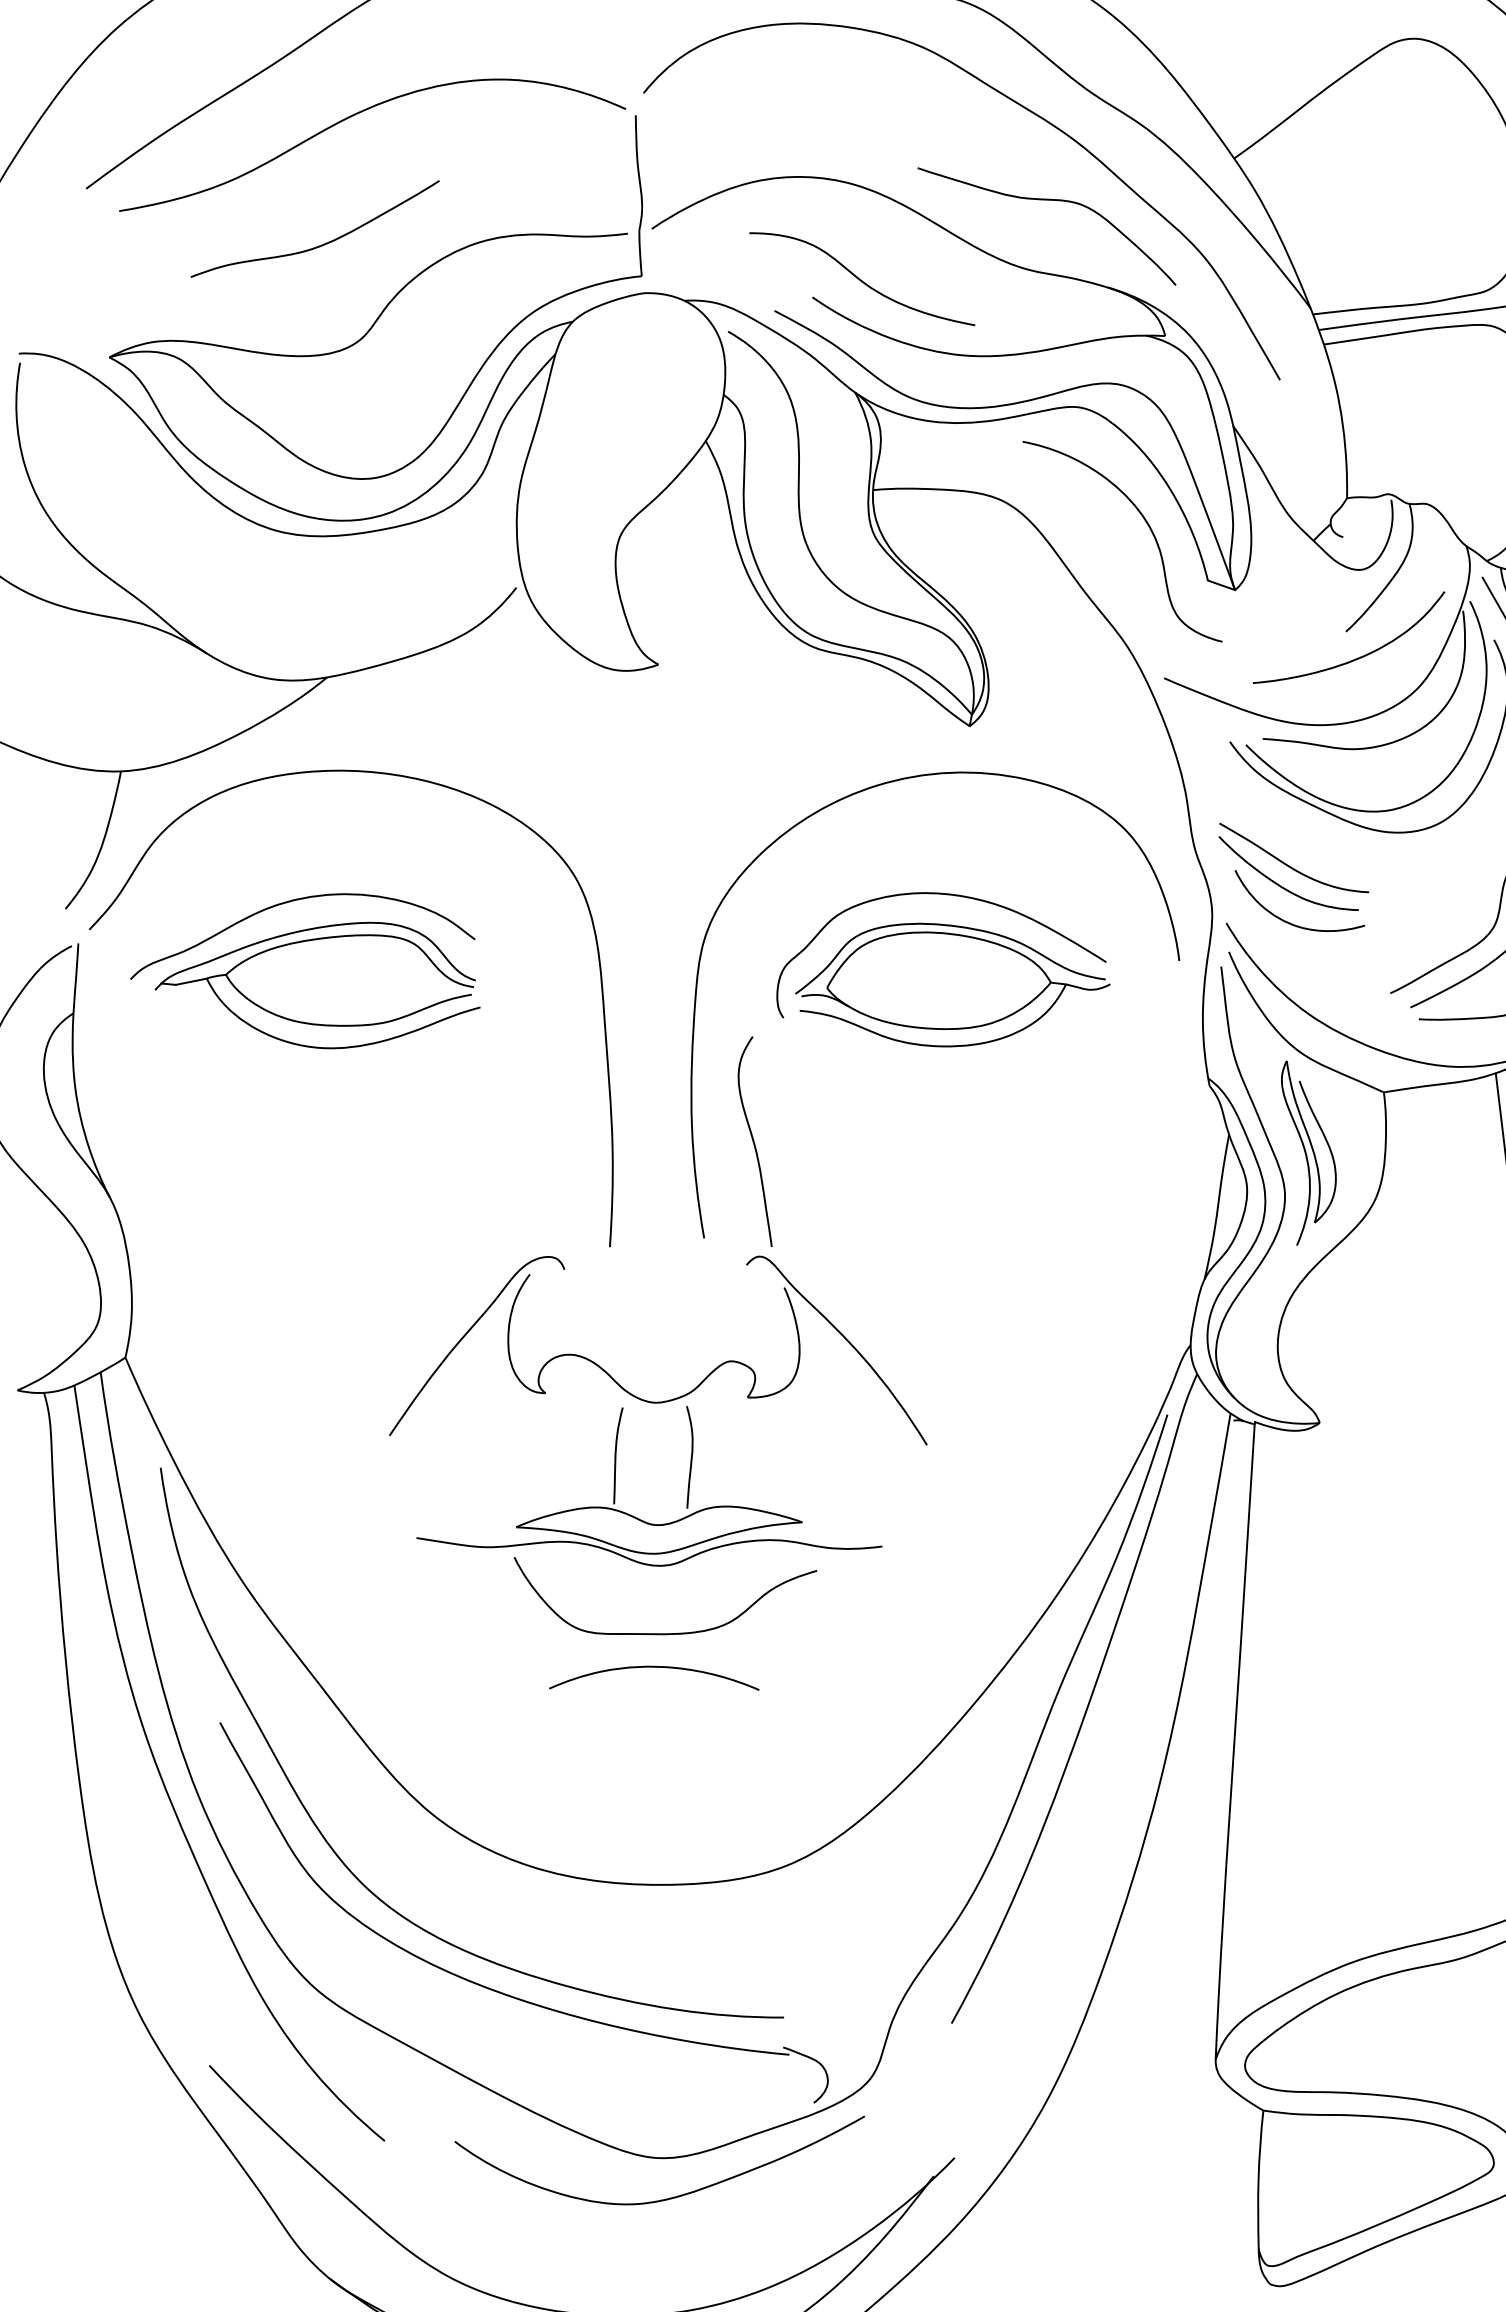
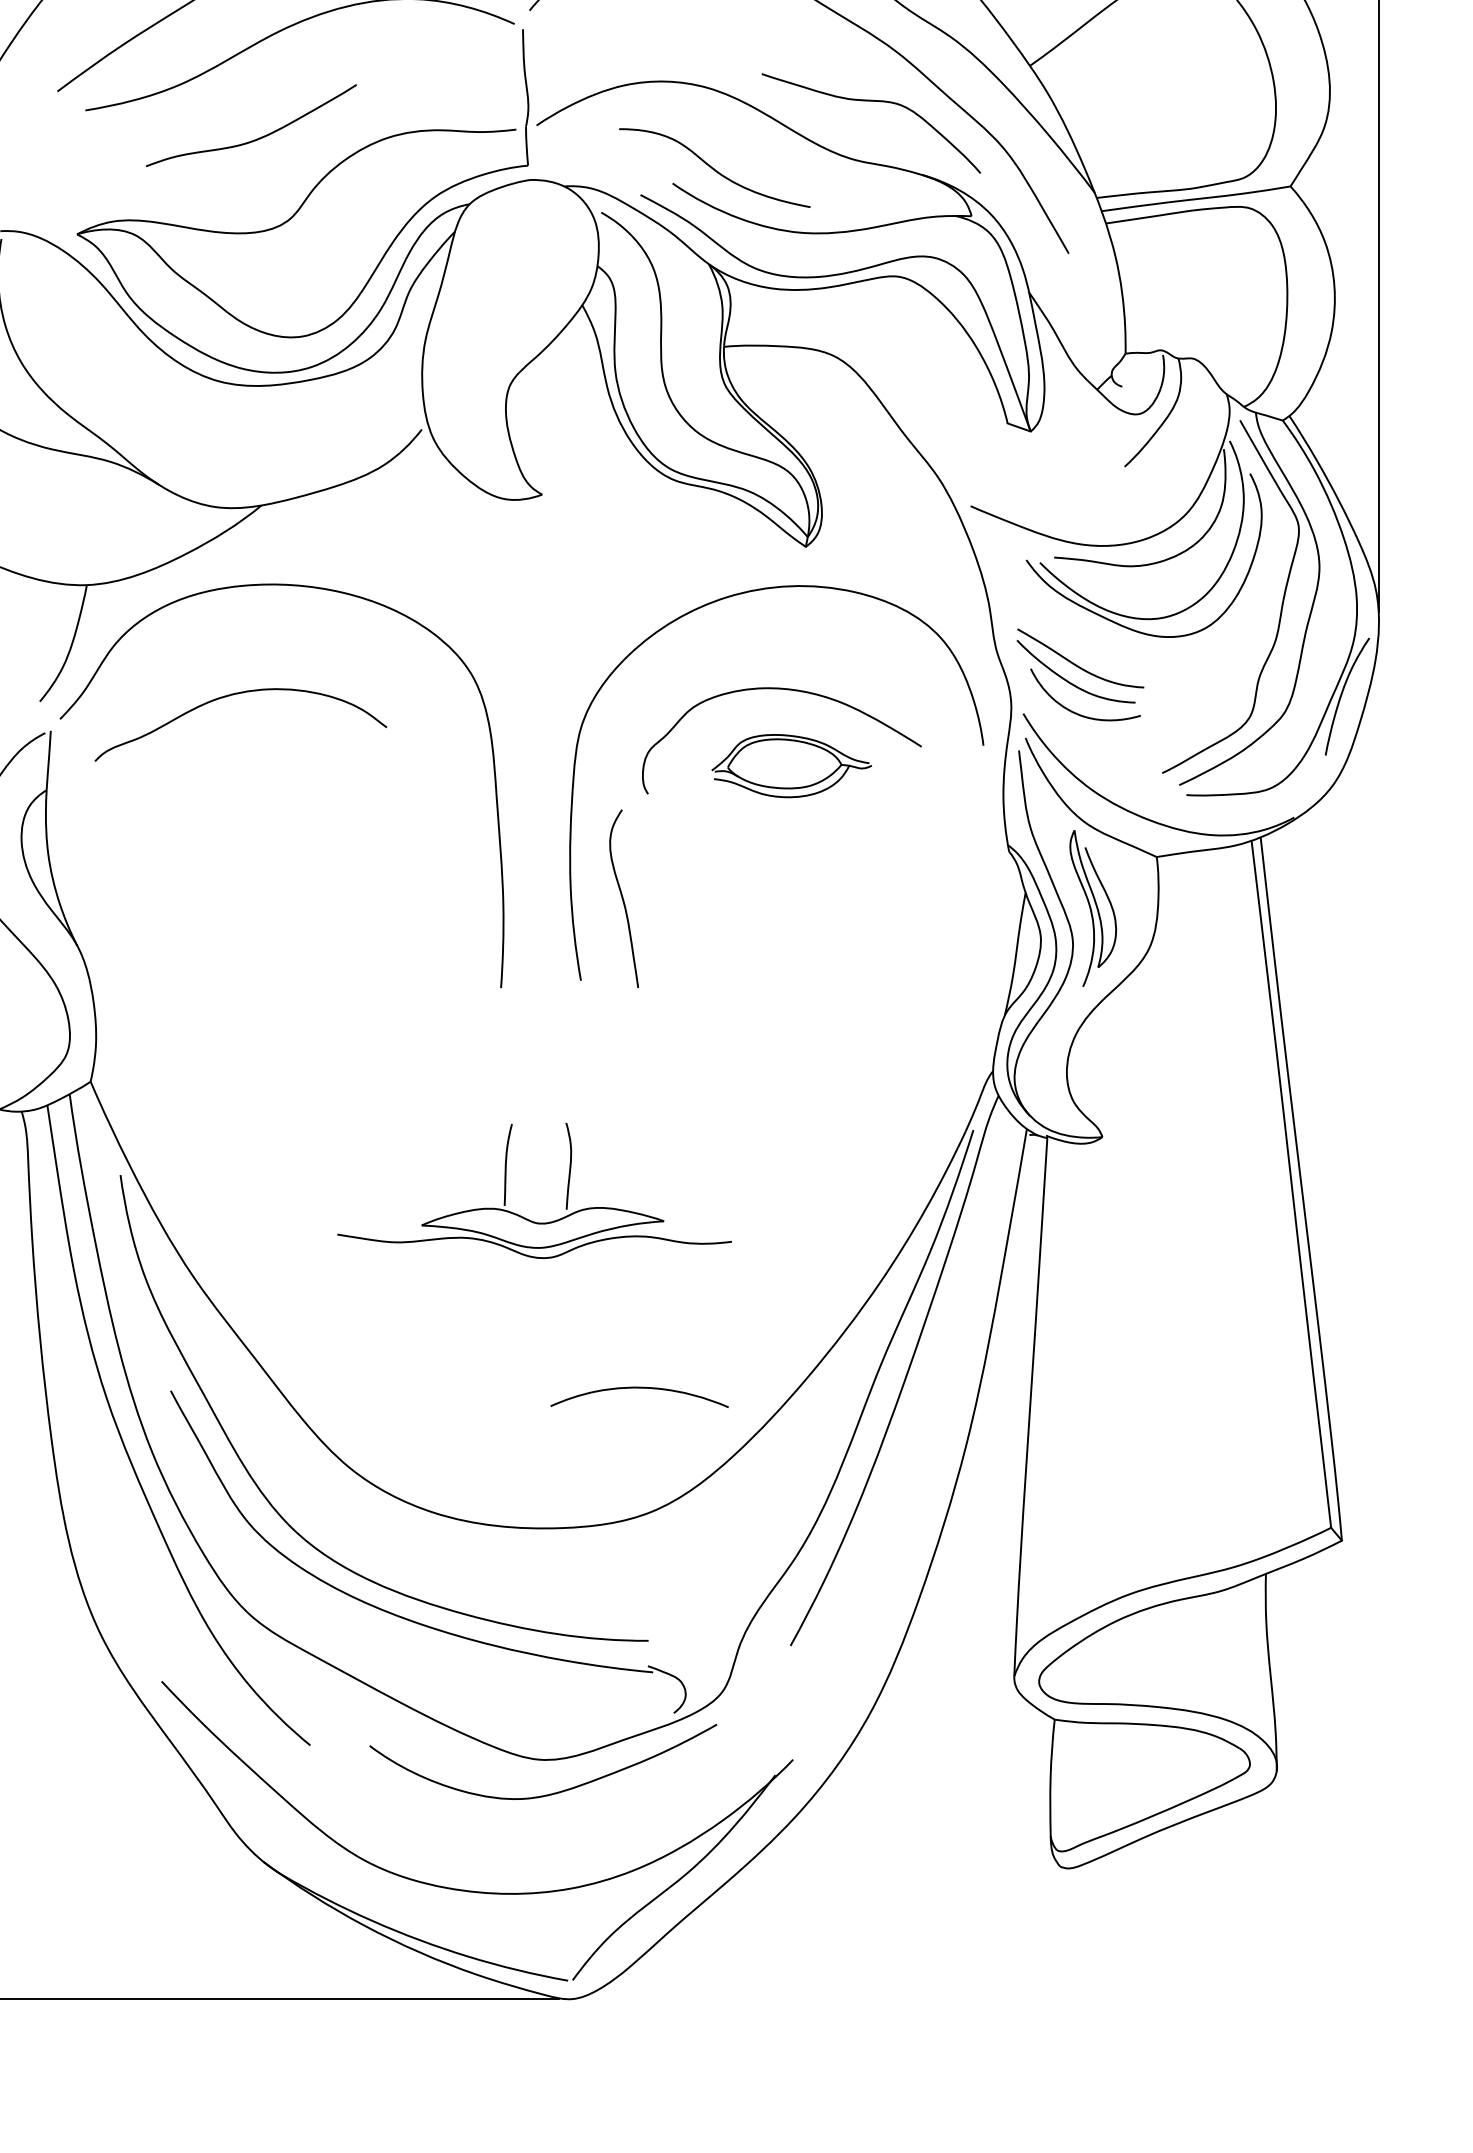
curve: (1146, 523) -> (955, 375), removed
curve: (1357, 657) -> (1134, 488), removed
part: (952, 984) -> (791, 765), size x0.6
part: (317, 1023) -> (253, 798), removed
part: (629, 1391) -> (517, 1110), removed
curve: (664, 1633) -> (547, 1315), removed
curve: (654, 1667) -> (639, 1388), moved

